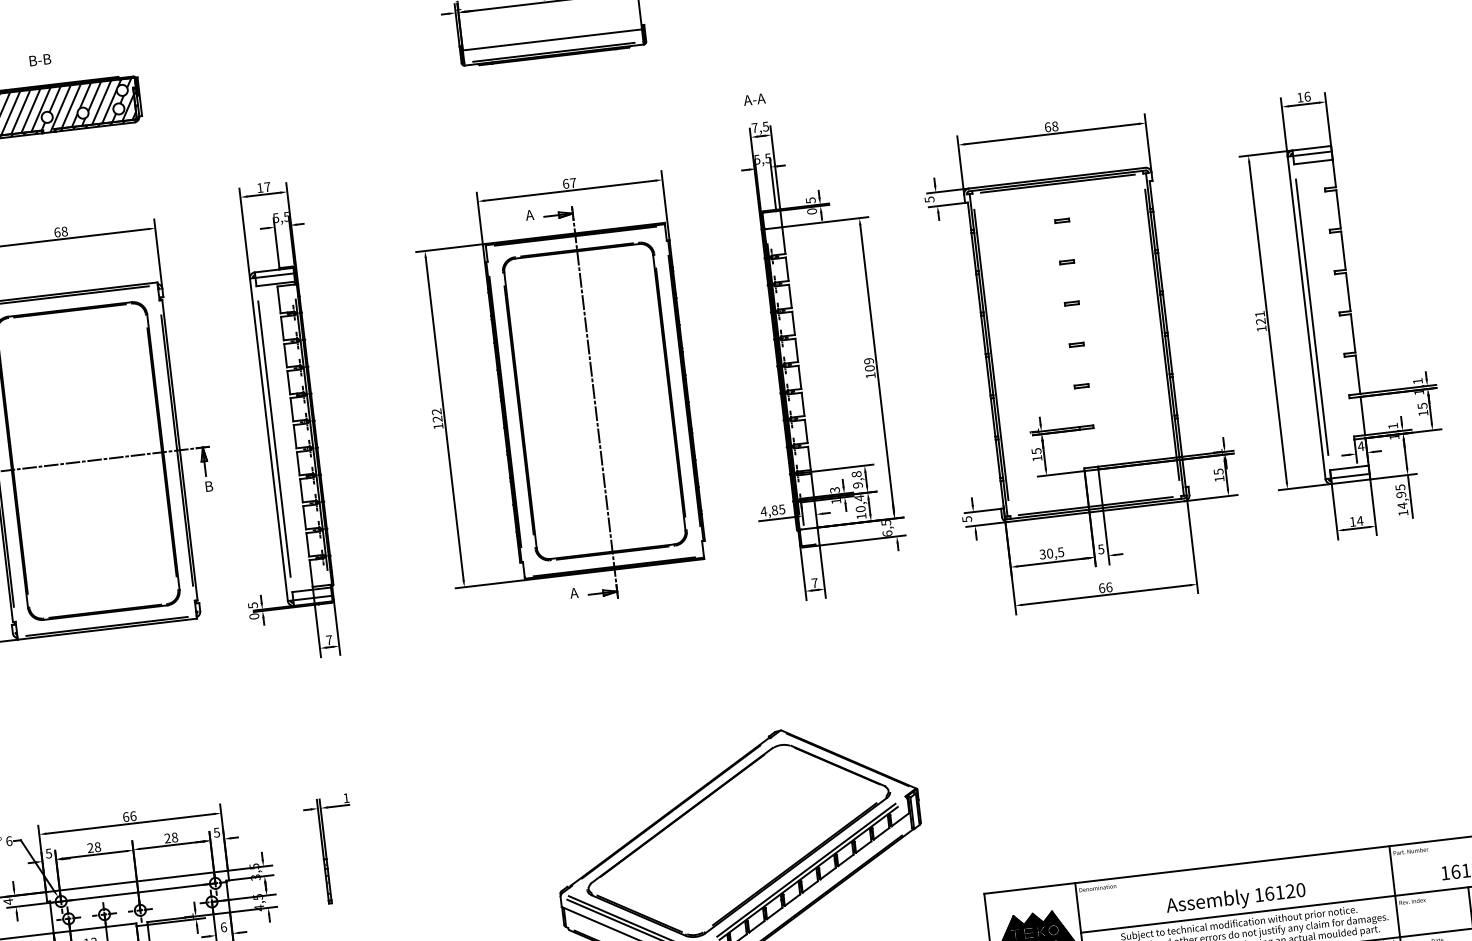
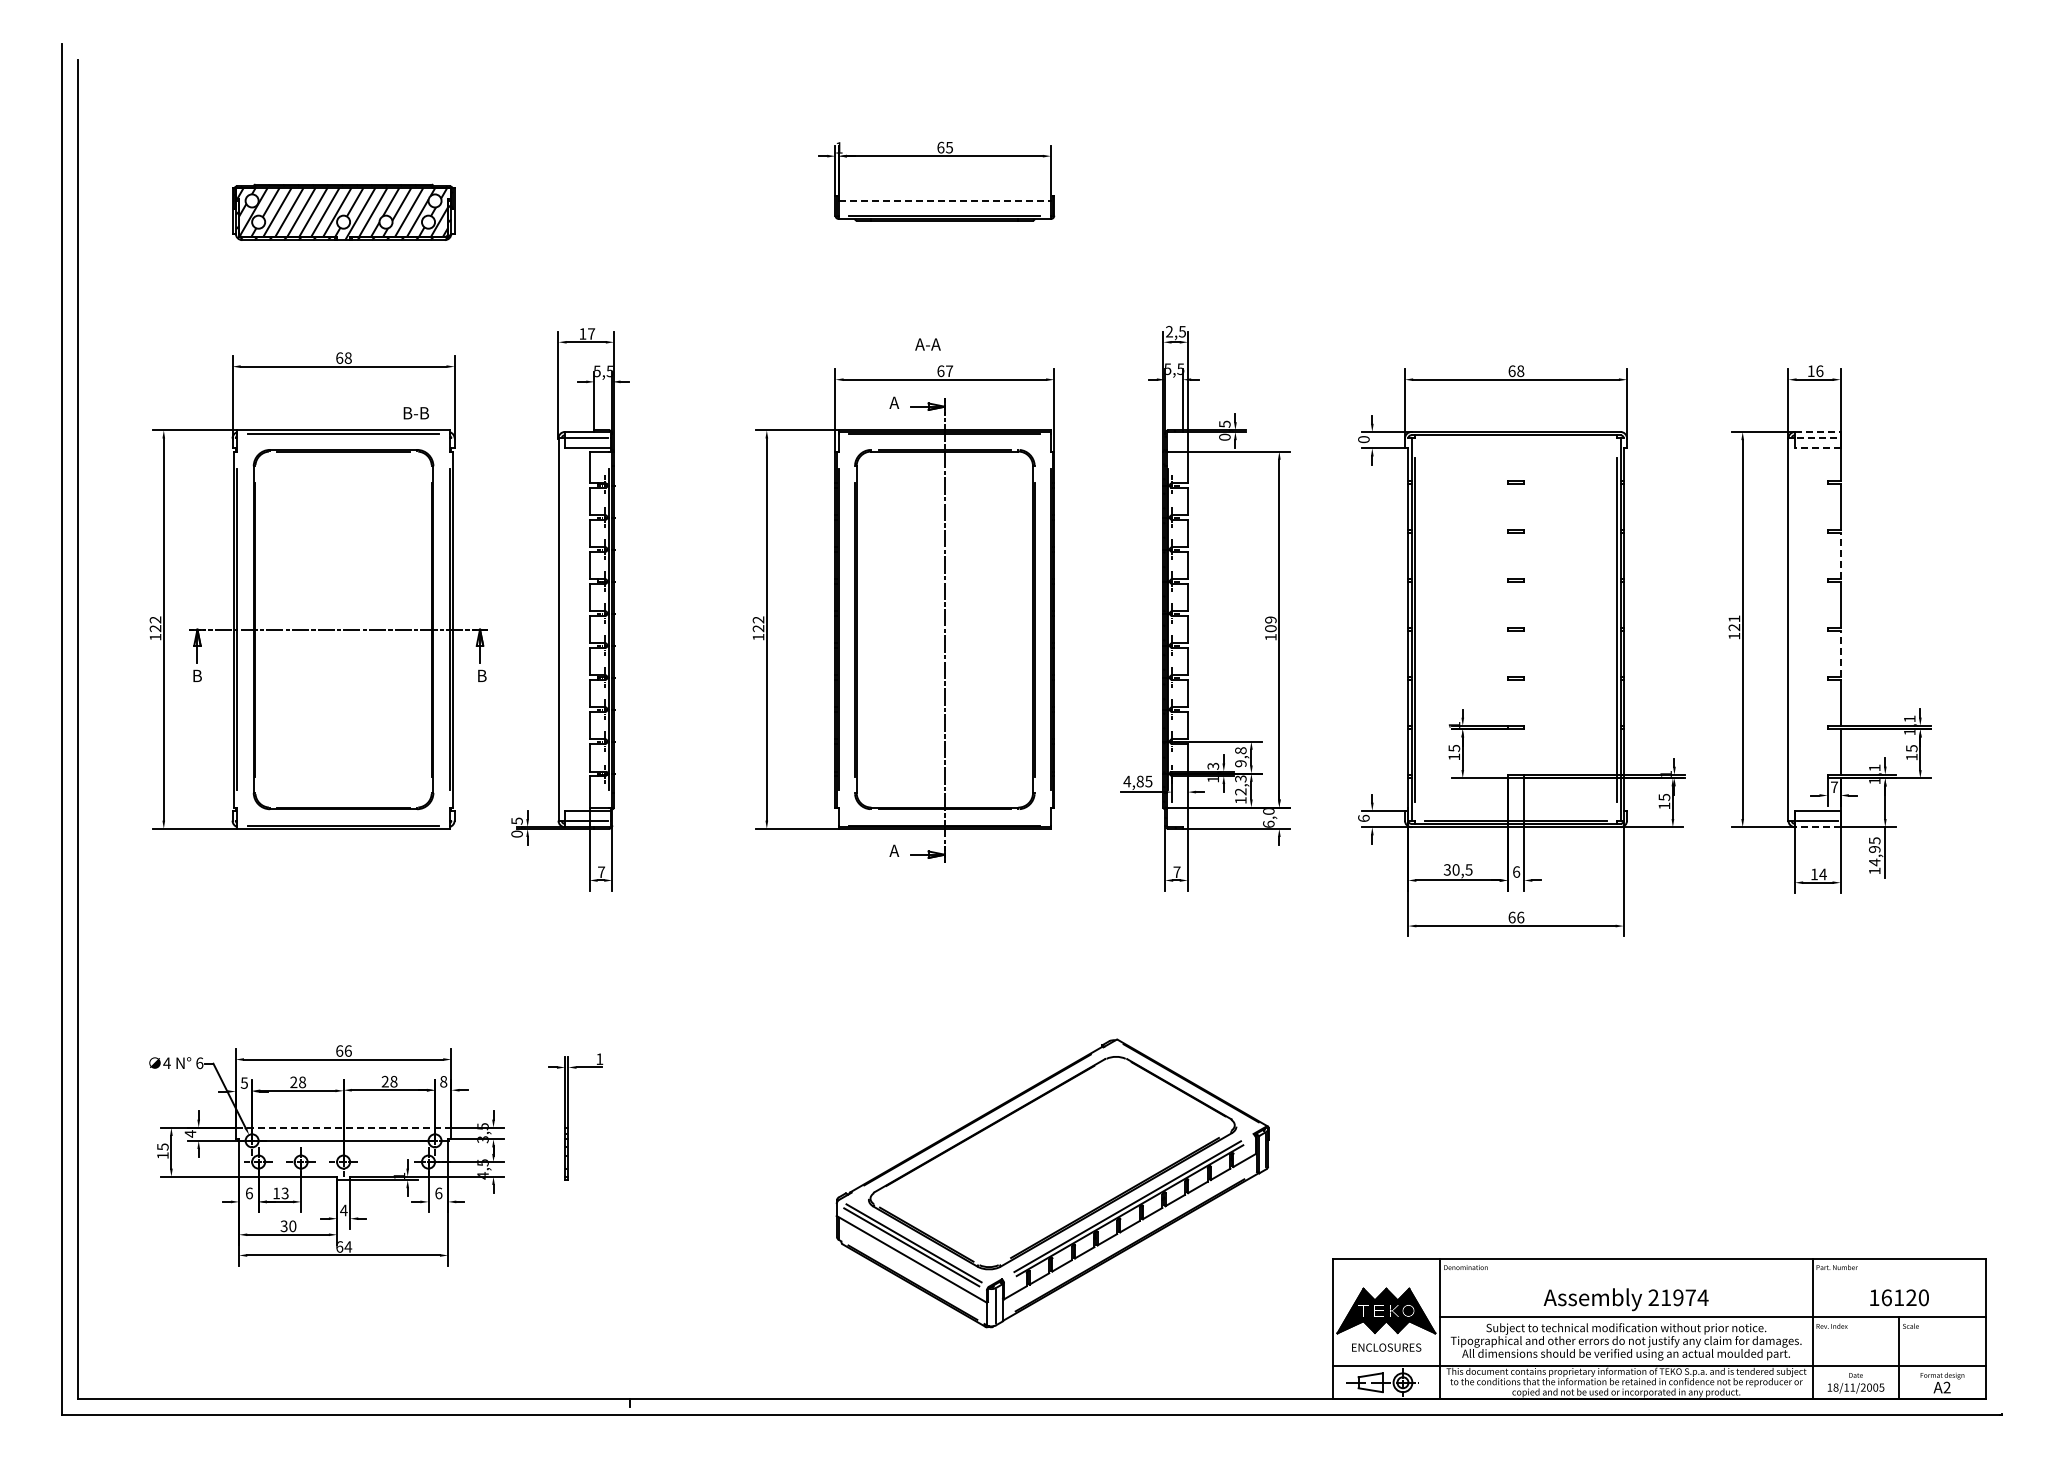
line: (553, 40) -> (945, 201), solid -> dashed
text: (39, 60) -> (415, 413), moved
text: (754, 99) -> (927, 344), moved
text: (754, 127) -> (1169, 331), 7,5 -> 2,5
line: (1311, 147) -> (1817, 431), solid -> dashed
line: (1312, 153) -> (1817, 438), solid -> dashed
line: (1313, 162) -> (1817, 448), solid -> dashed
line: (1057, 183) -> (1515, 438), removed
text: (929, 199) -> (1363, 439), 5 -> 0
line: (1343, 251) -> (1840, 556), solid -> dashed
line: (1311, 317) -> (1794, 629), removed
line: (1353, 333) -> (1840, 654), solid -> dashed
line: (274, 439) -> (565, 629), removed
text: (1361, 445) -> (1834, 786), 4 -> 7
line: (1350, 482) -> (1817, 827), solid -> dashed
text: (859, 503) -> (1240, 785), 10,4 -> 12,3
text: (966, 519) -> (1363, 818), 5 -> 6
text: (886, 522) -> (1268, 811), 6,5 -> 6,0
text: (1101, 548) -> (1516, 871), 5 -> 6
text: (216, 832) -> (443, 1081), 5 -> 8
line: (136, 881) -> (343, 1127), solid -> dashed
text: (1280, 892) -> (1678, 1297), 16120 -> 21974

